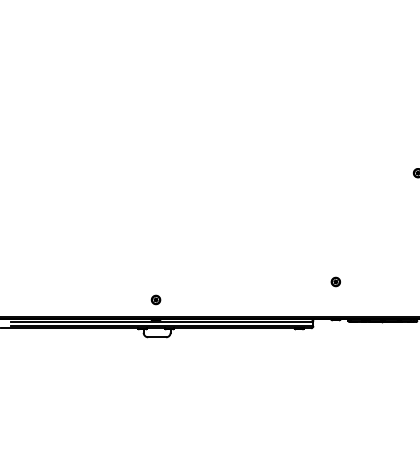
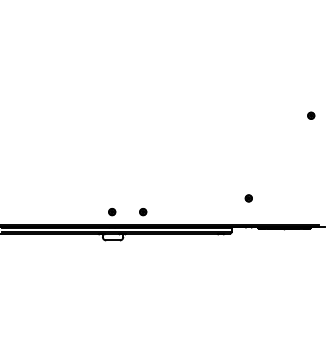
part: (197, 300) -> (143, 212), added

